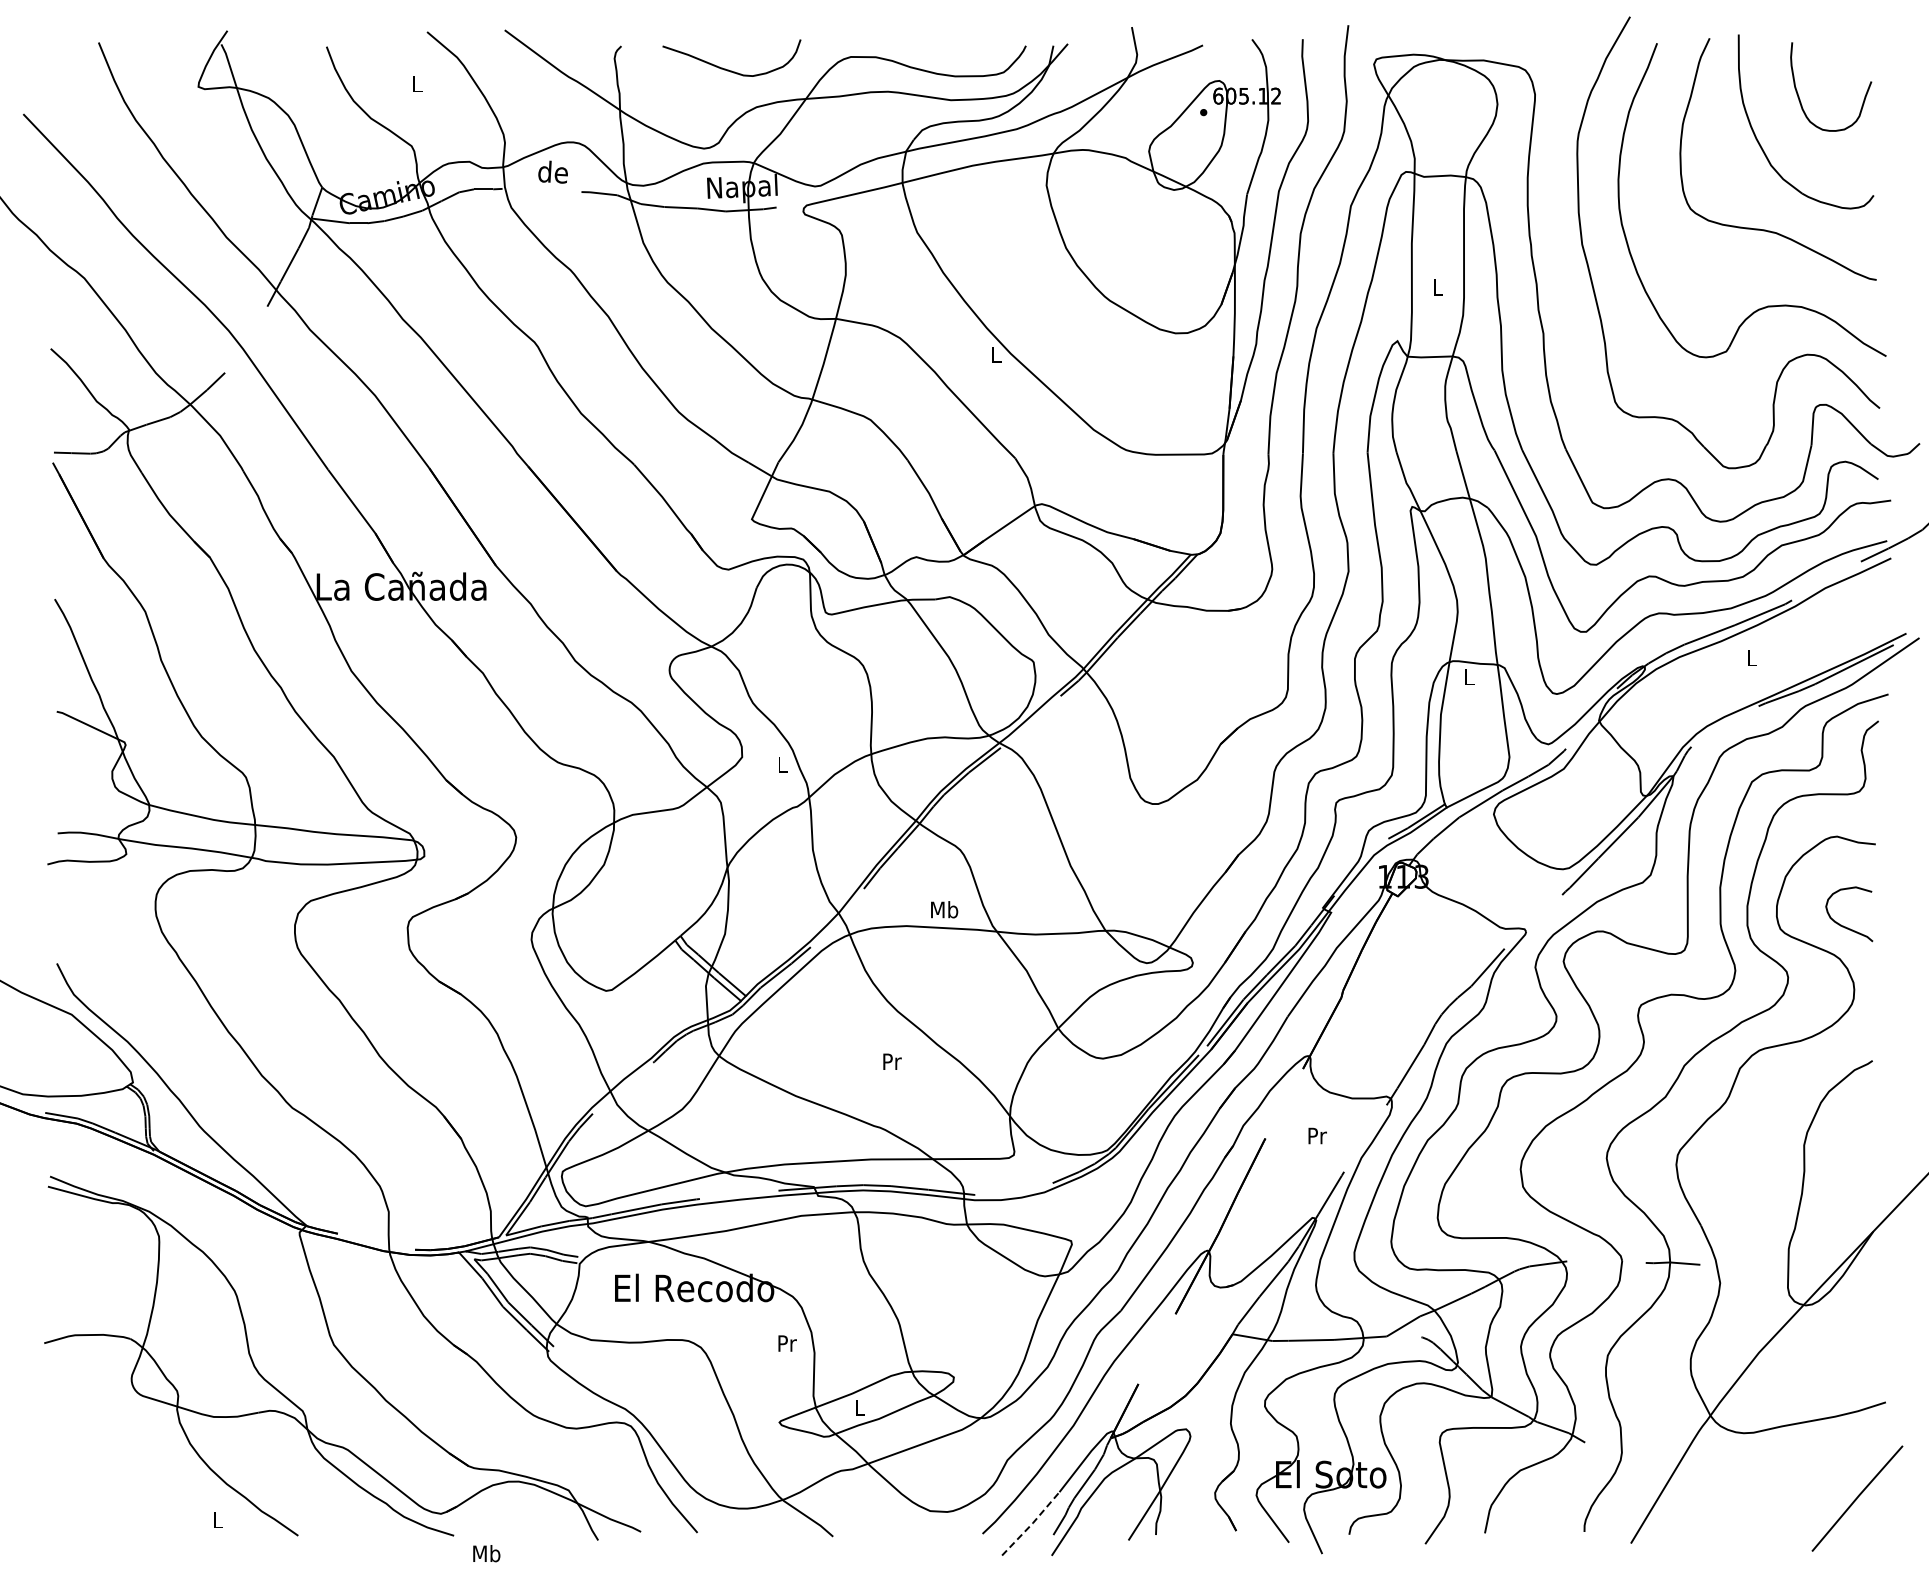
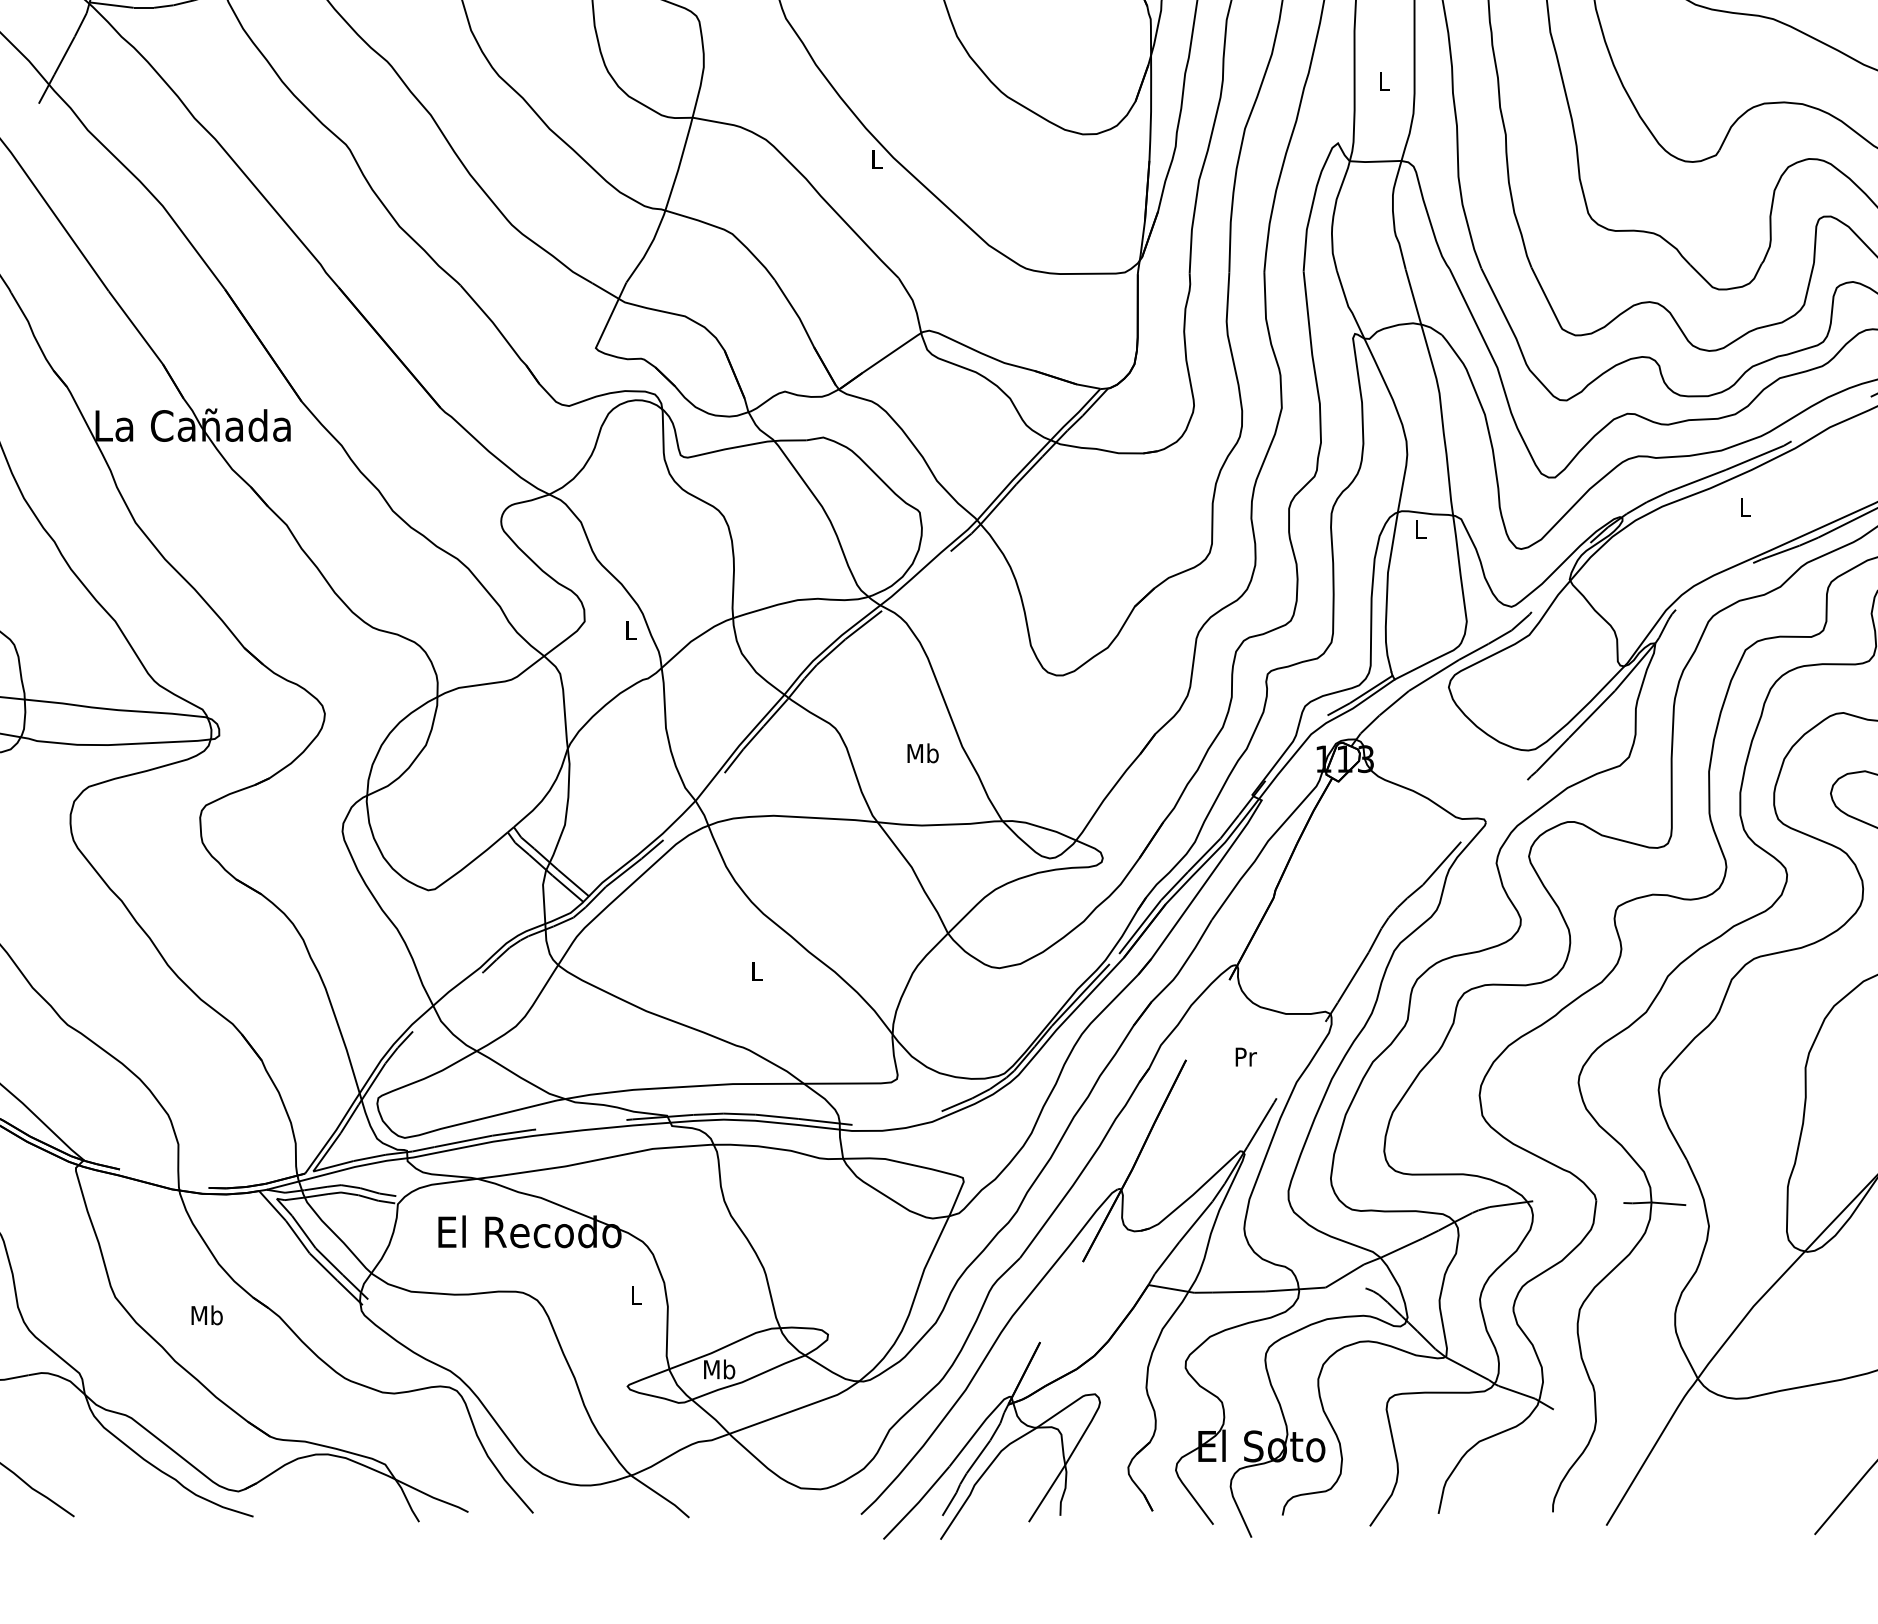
text: (944, 909) -> (923, 753), moved
text: (892, 1061) -> (757, 971), Pr -> L
text: (787, 1343) -> (636, 1295), Pr -> L
text: (859, 1407) -> (719, 1369), L -> Mb
line: (1032, 1524) -> (918, 1503), dashed -> solid
text: (486, 1553) -> (206, 1315), moved

